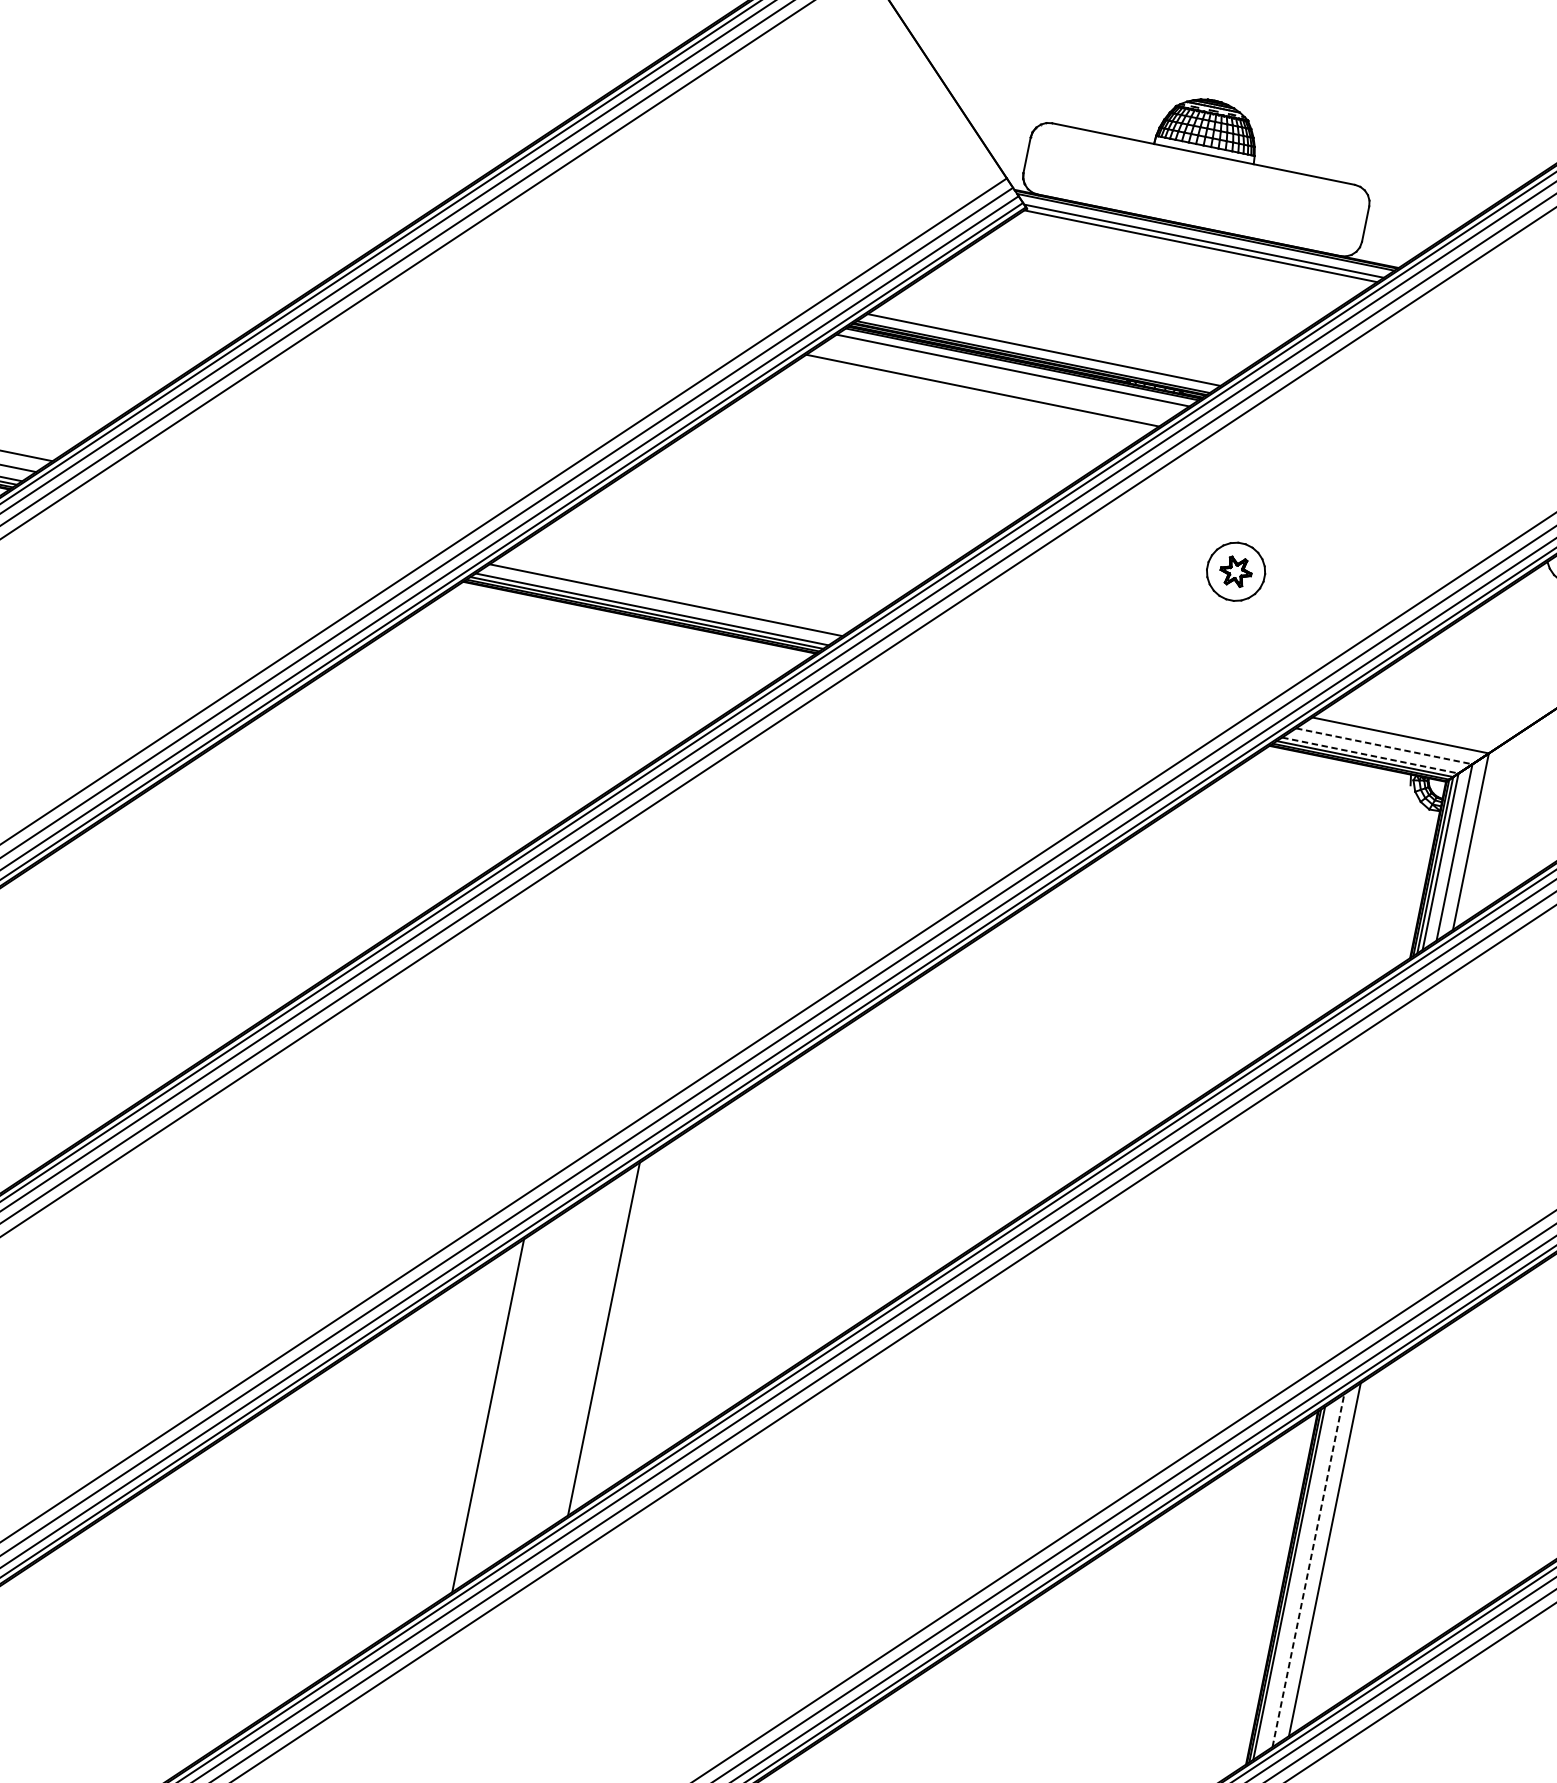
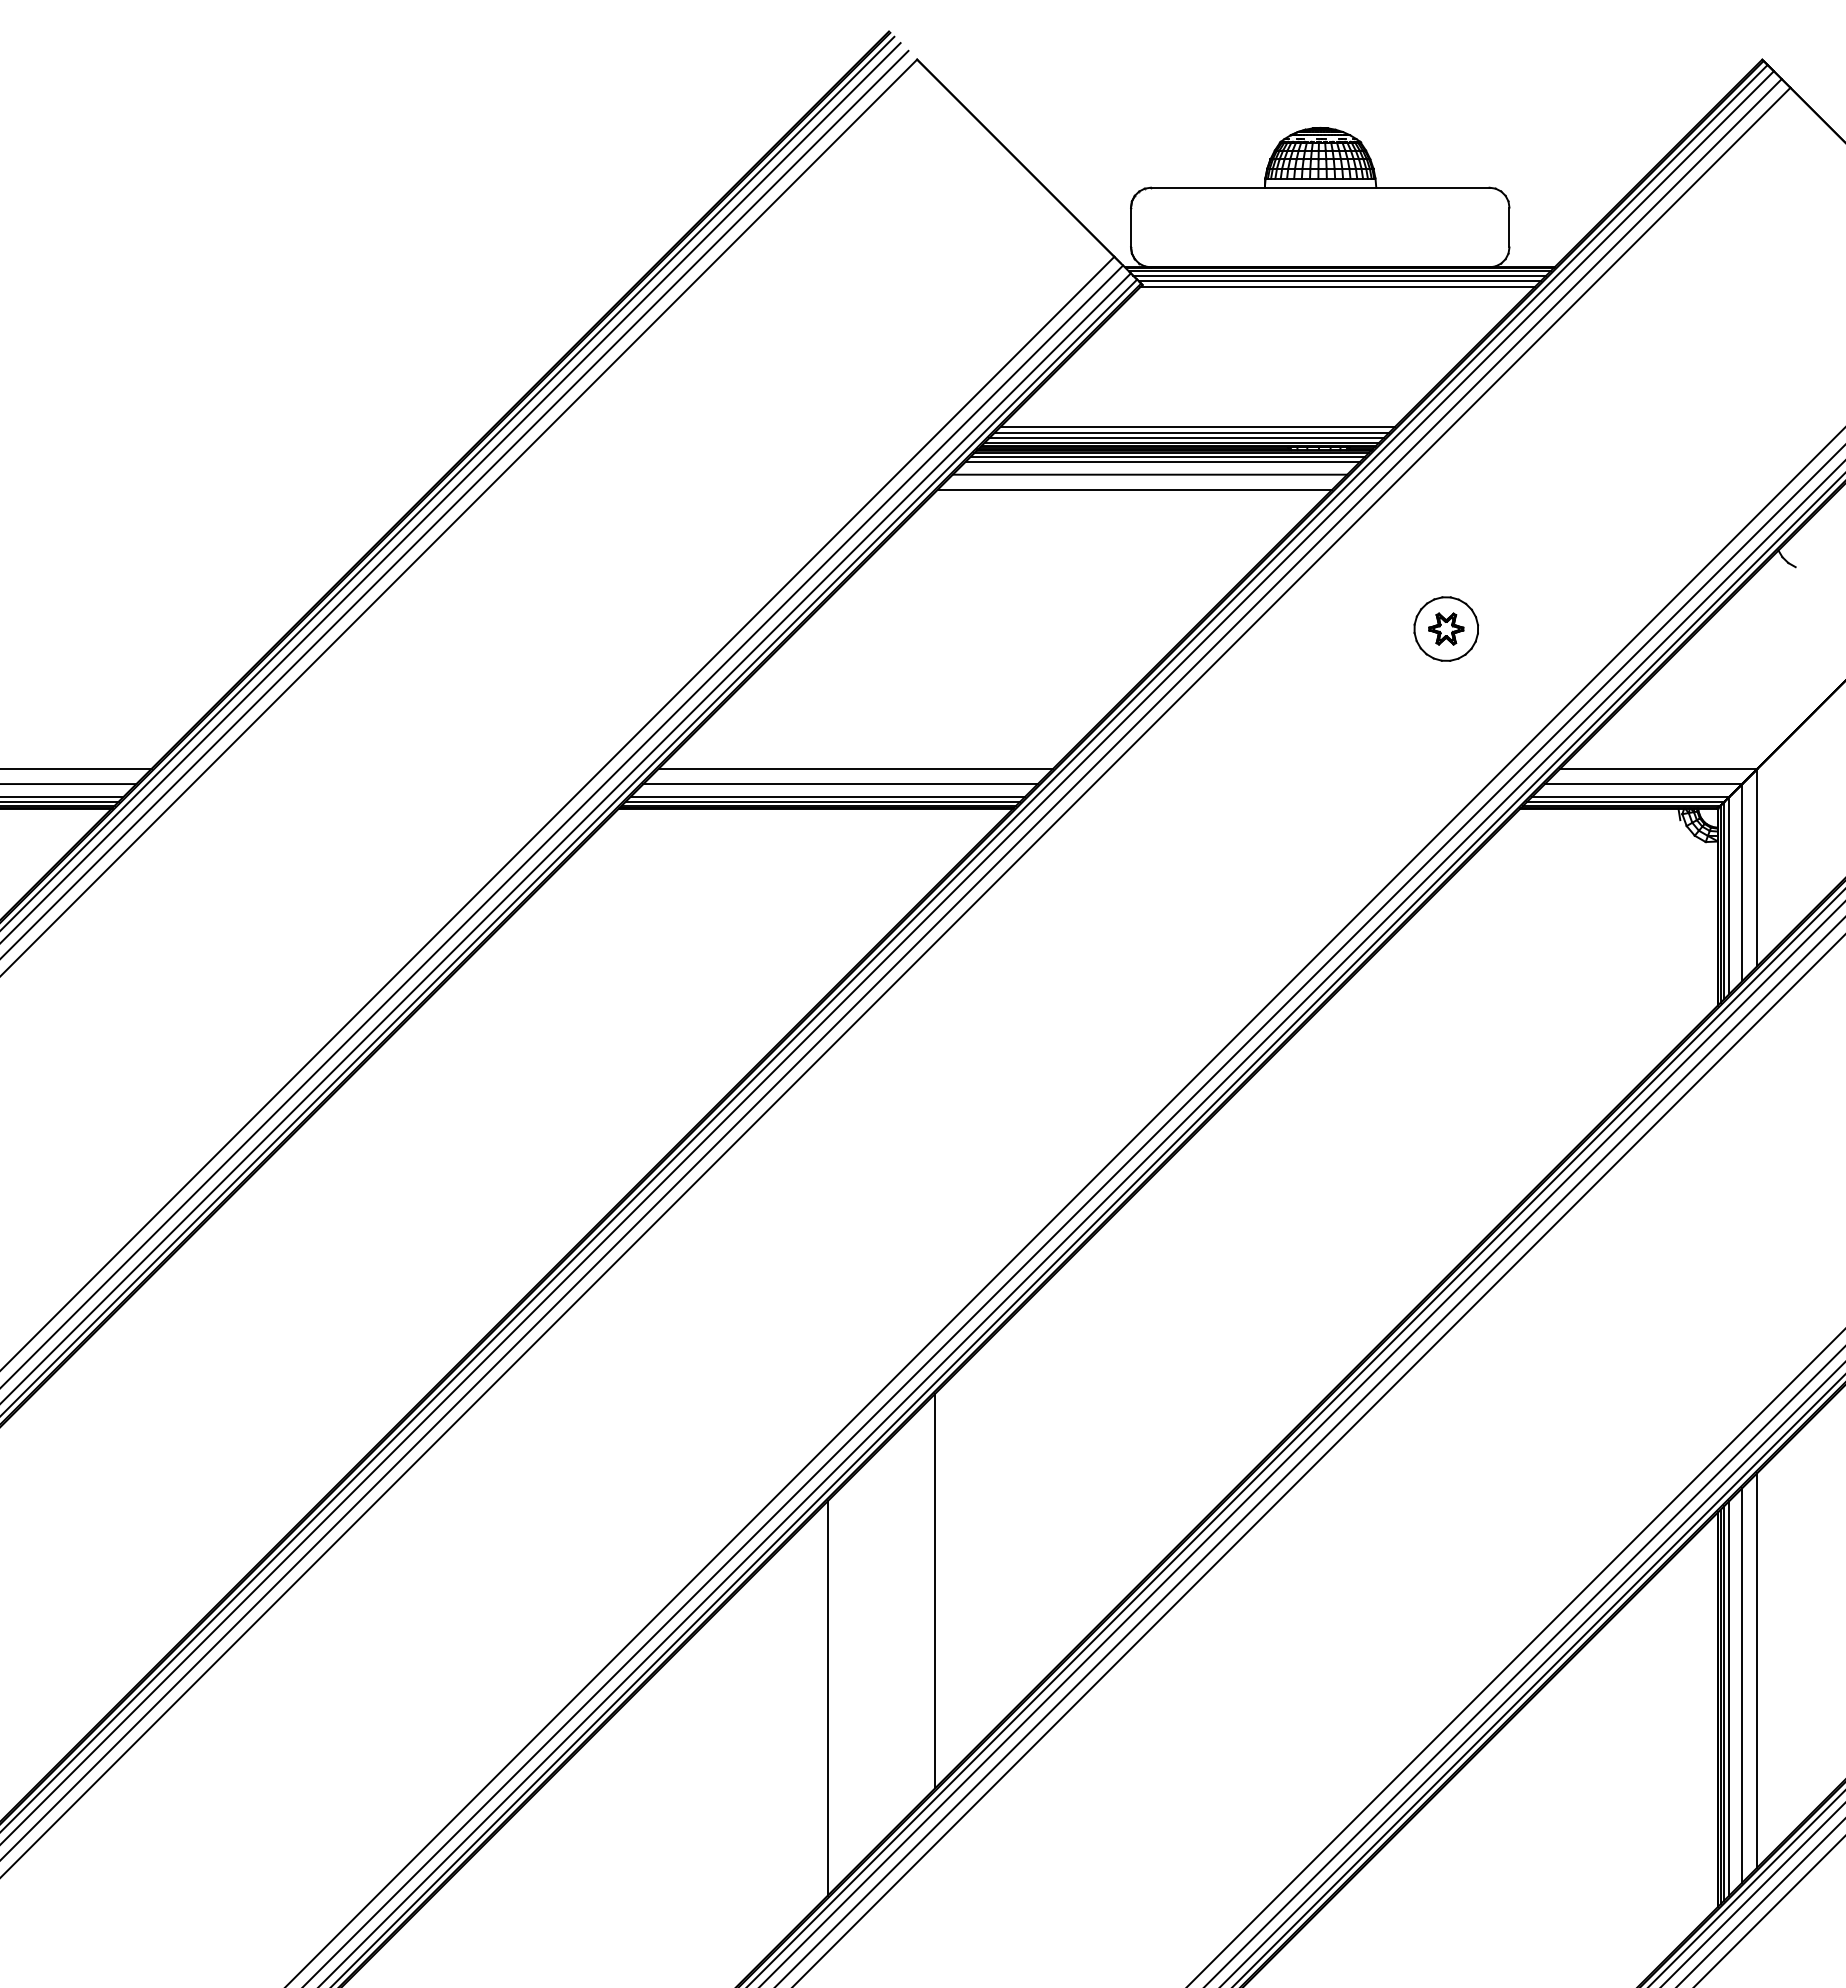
line: (1204, 236) -> (1339, 275), added
line: (1050, 345) -> (1197, 426), added
line: (1038, 354) -> (1186, 438), added
line: (1018, 366) -> (1167, 456), added
line: (998, 379) -> (1149, 474), added
line: (682, 589) -> (855, 768), added
line: (1384, 746) -> (1643, 784), dashed -> solid
line: (1370, 755) -> (1630, 796), dashed -> solid
line: (1308, 1570) -> (1742, 1685), dashed -> solid
line: (1294, 1579) -> (1729, 1698), added

